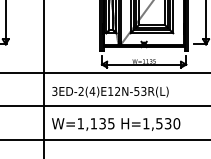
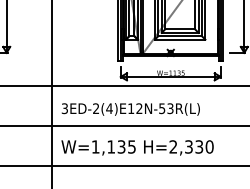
text: (152, 123) -> (180, 146), H=1,530 -> H=2,330

